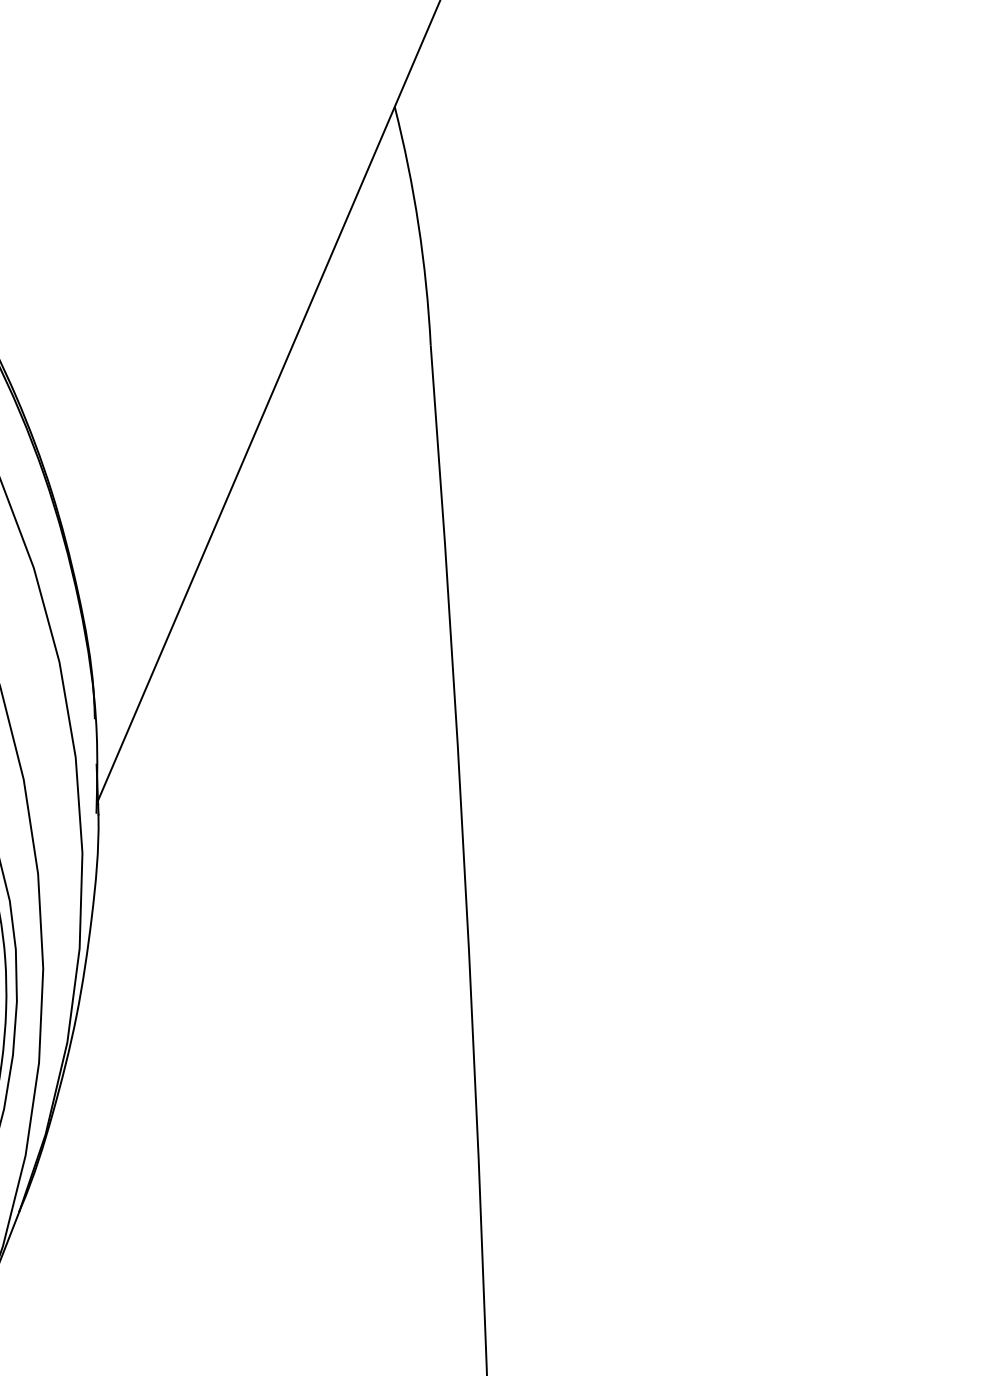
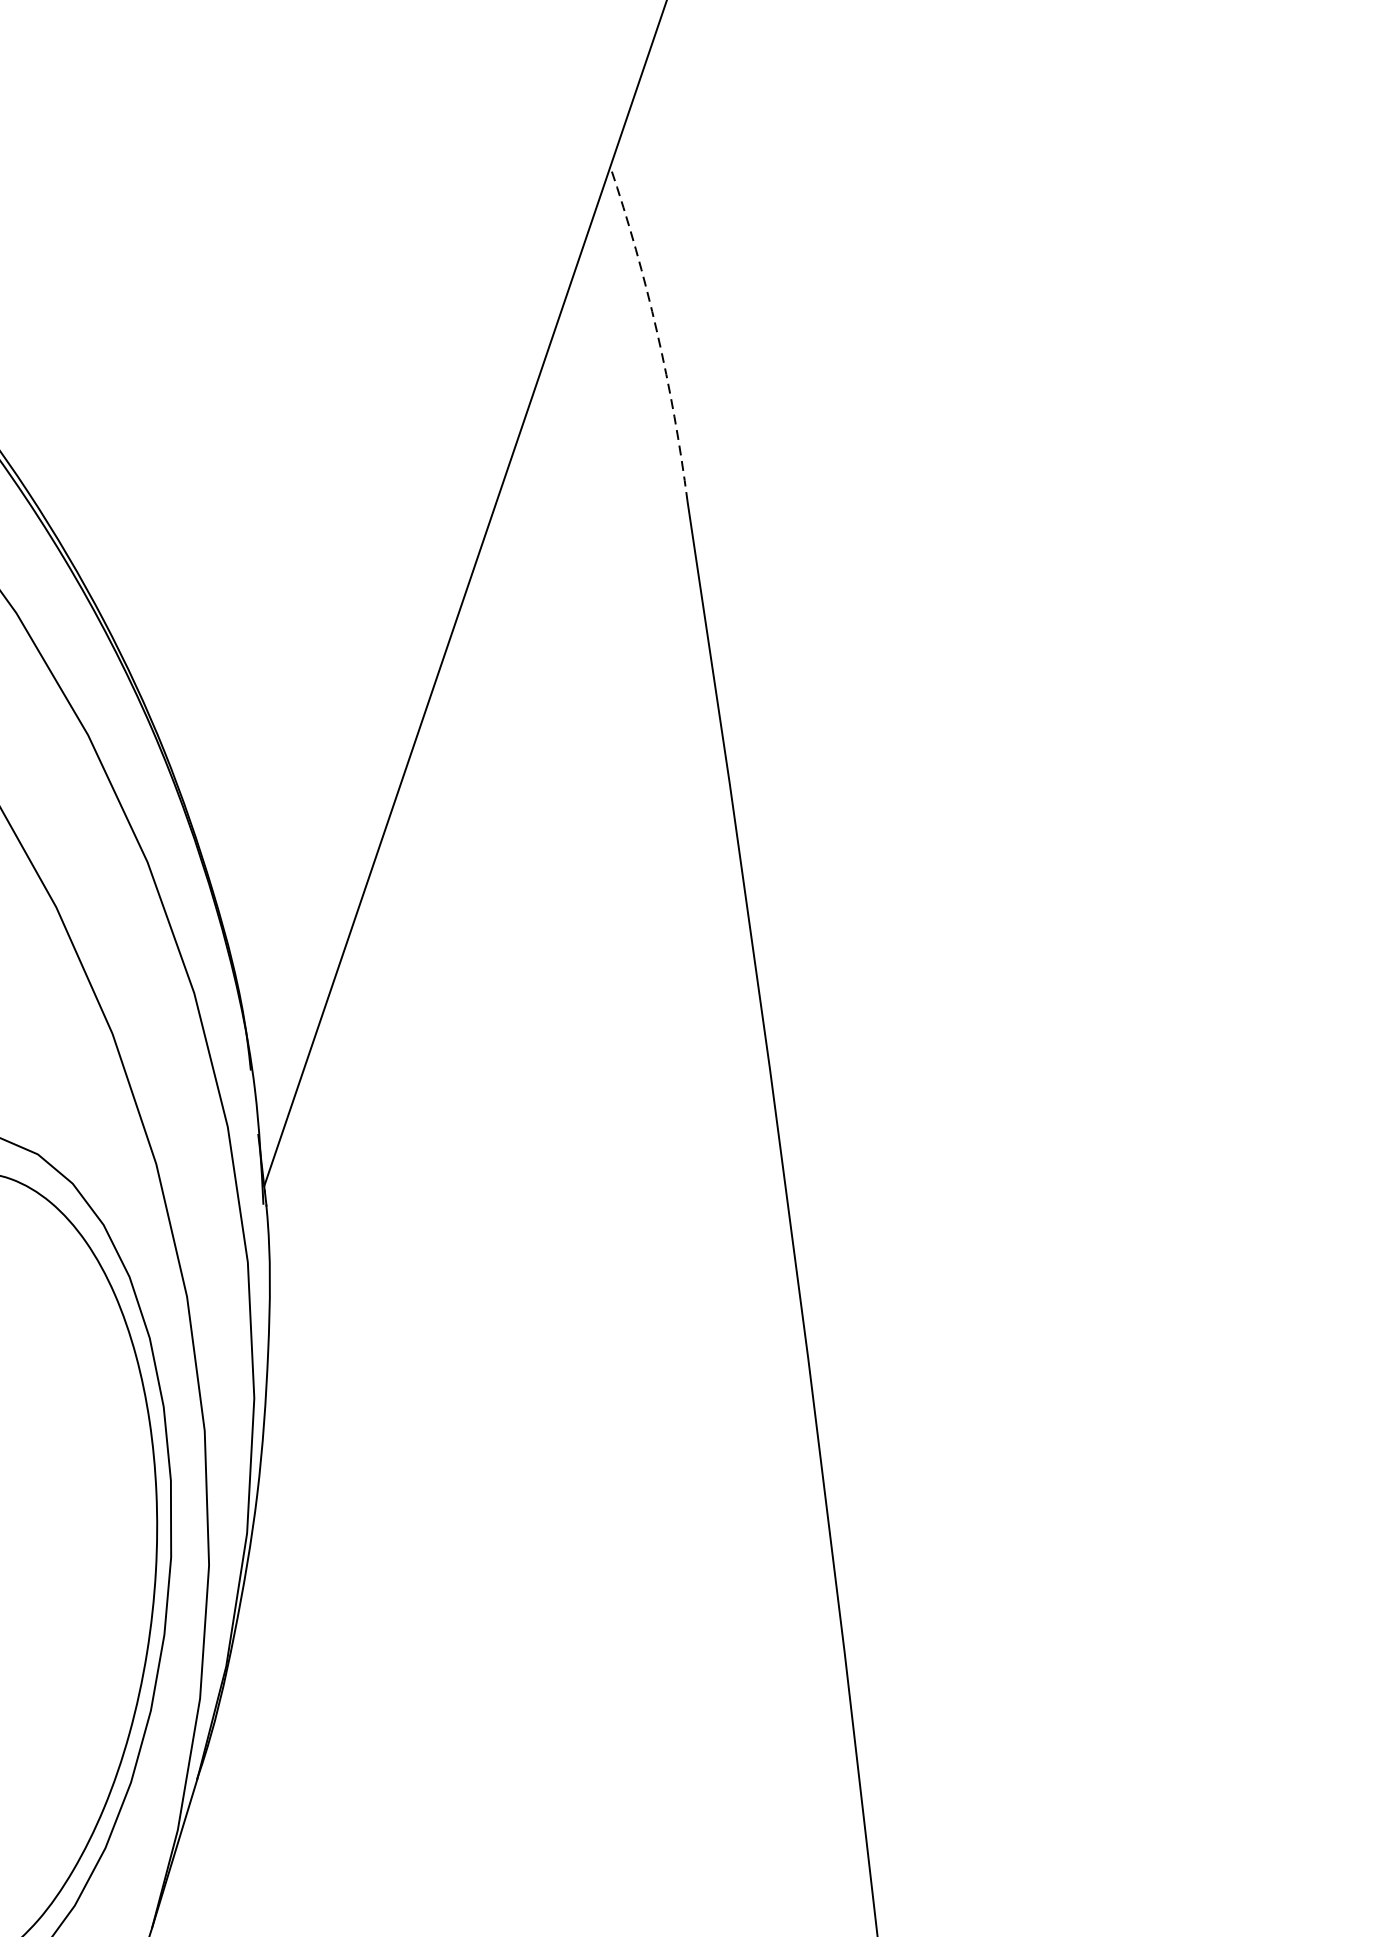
arc: (418, 225) -> (657, 332), solid -> dashed

